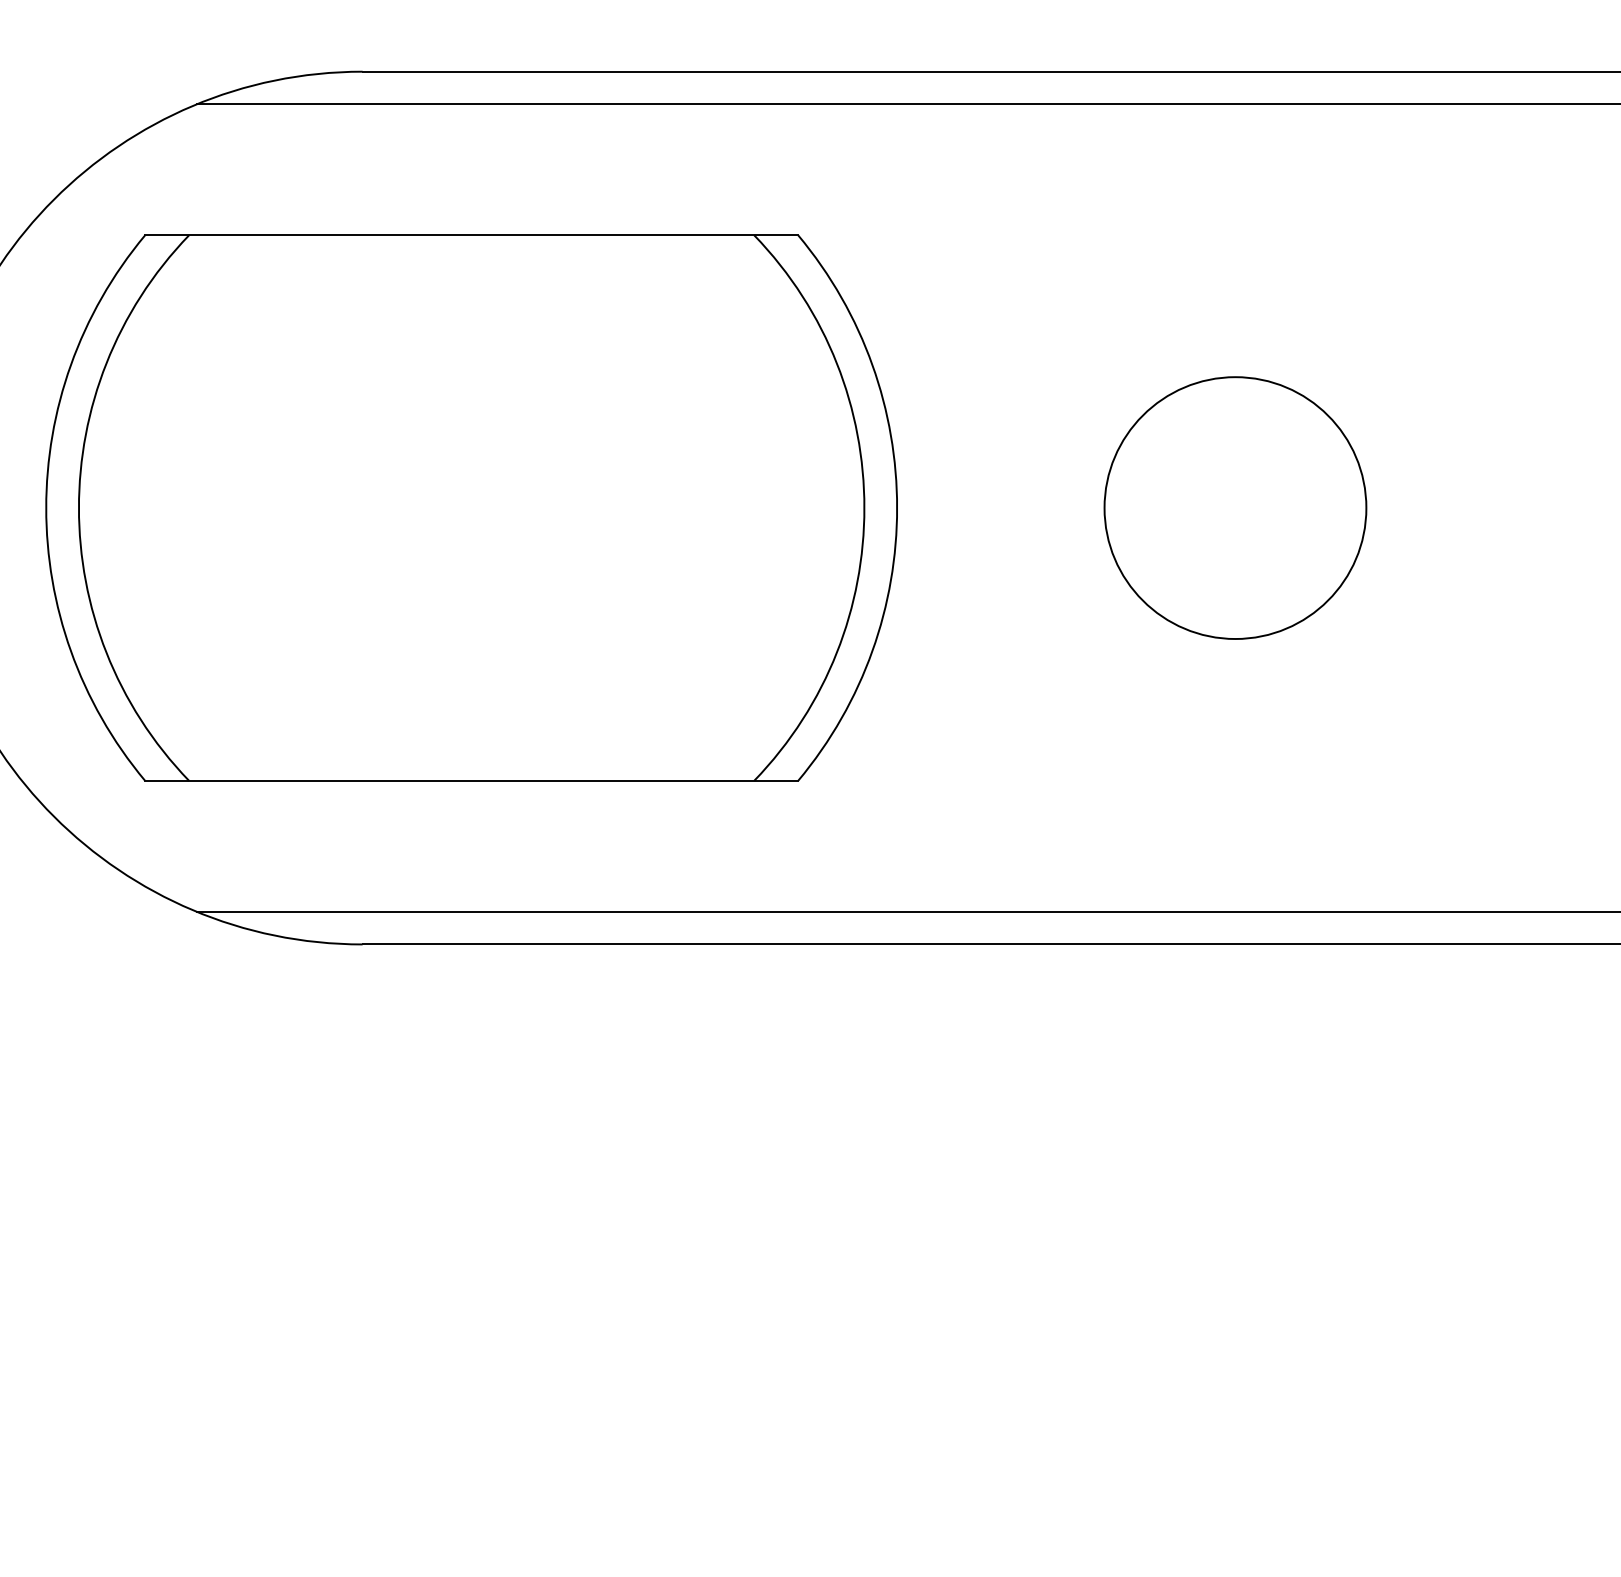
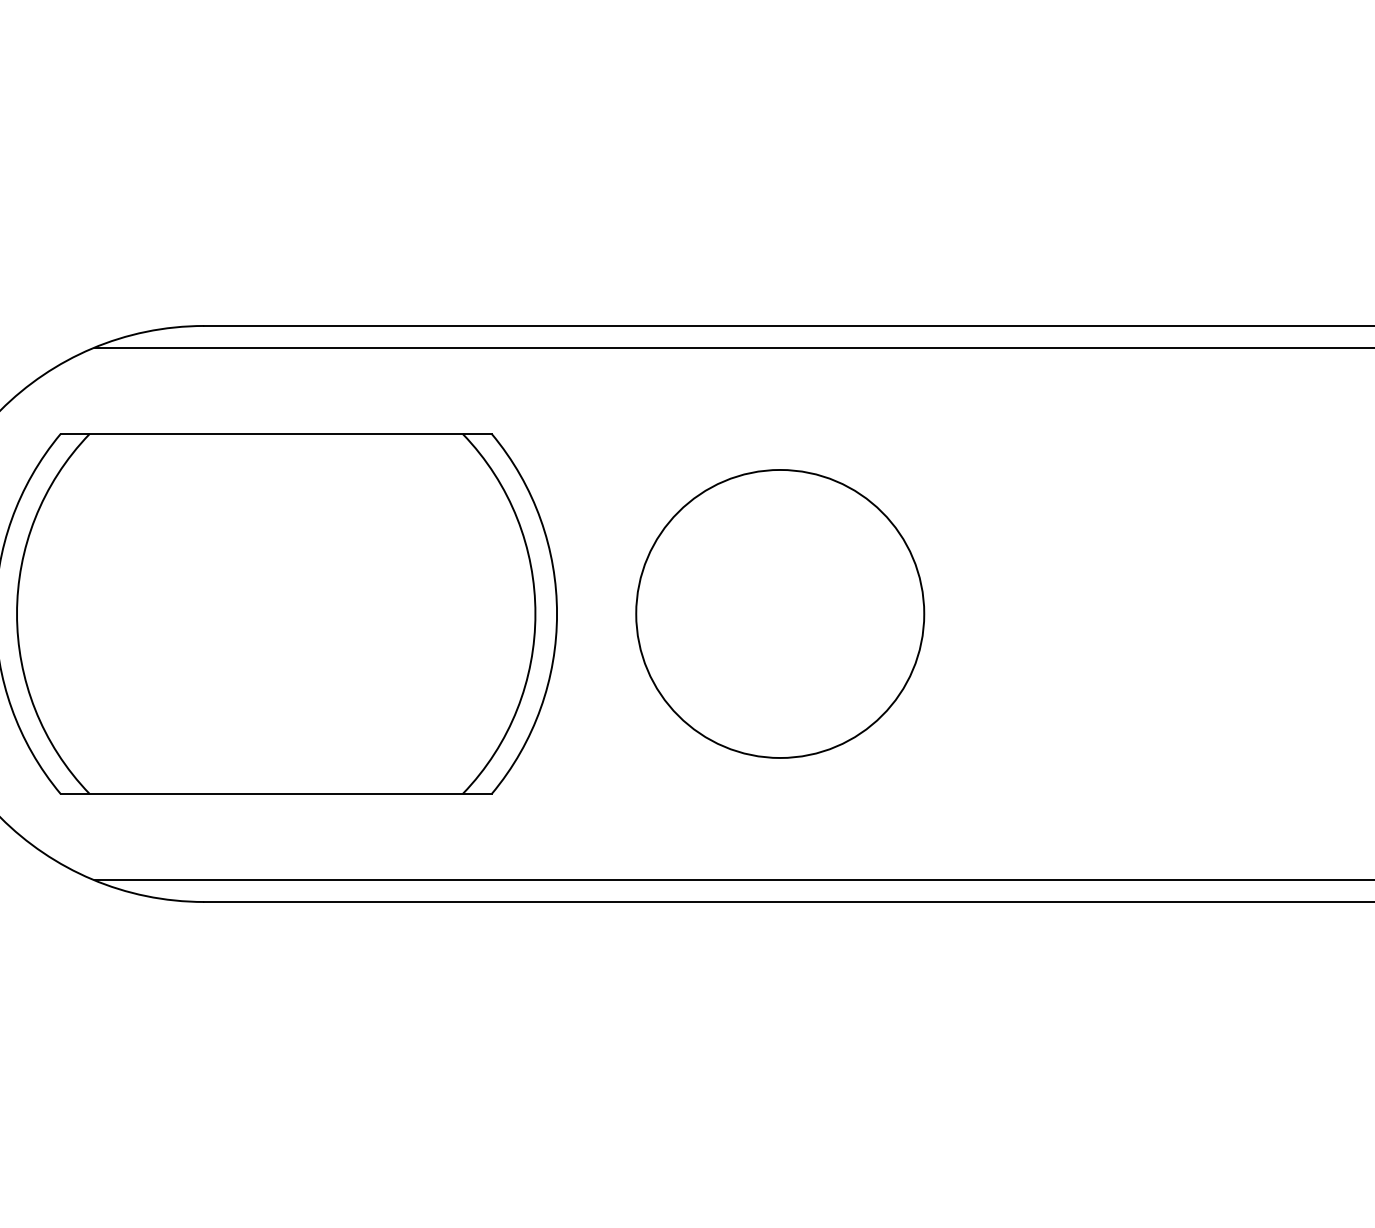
circle: (1235, 507) -> (780, 613), size x1.67

